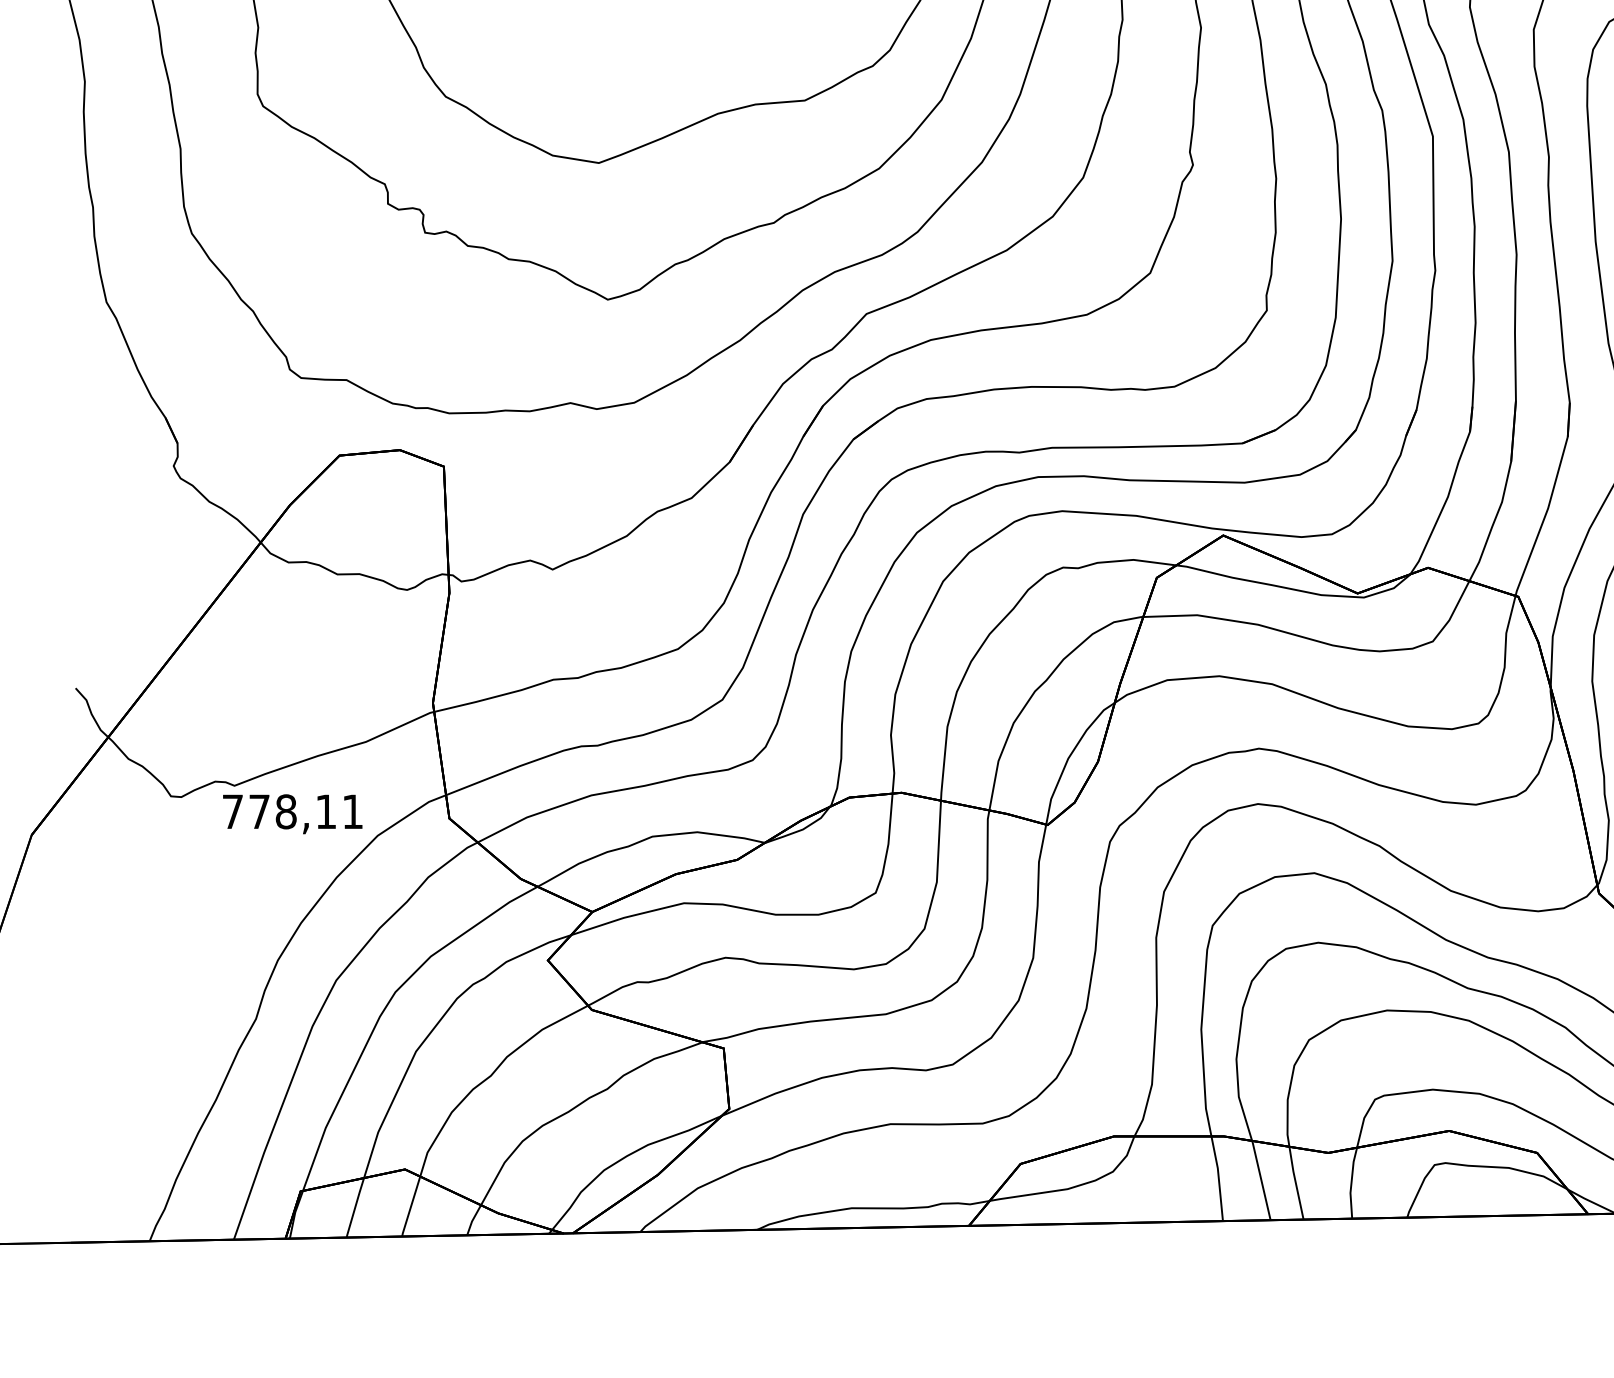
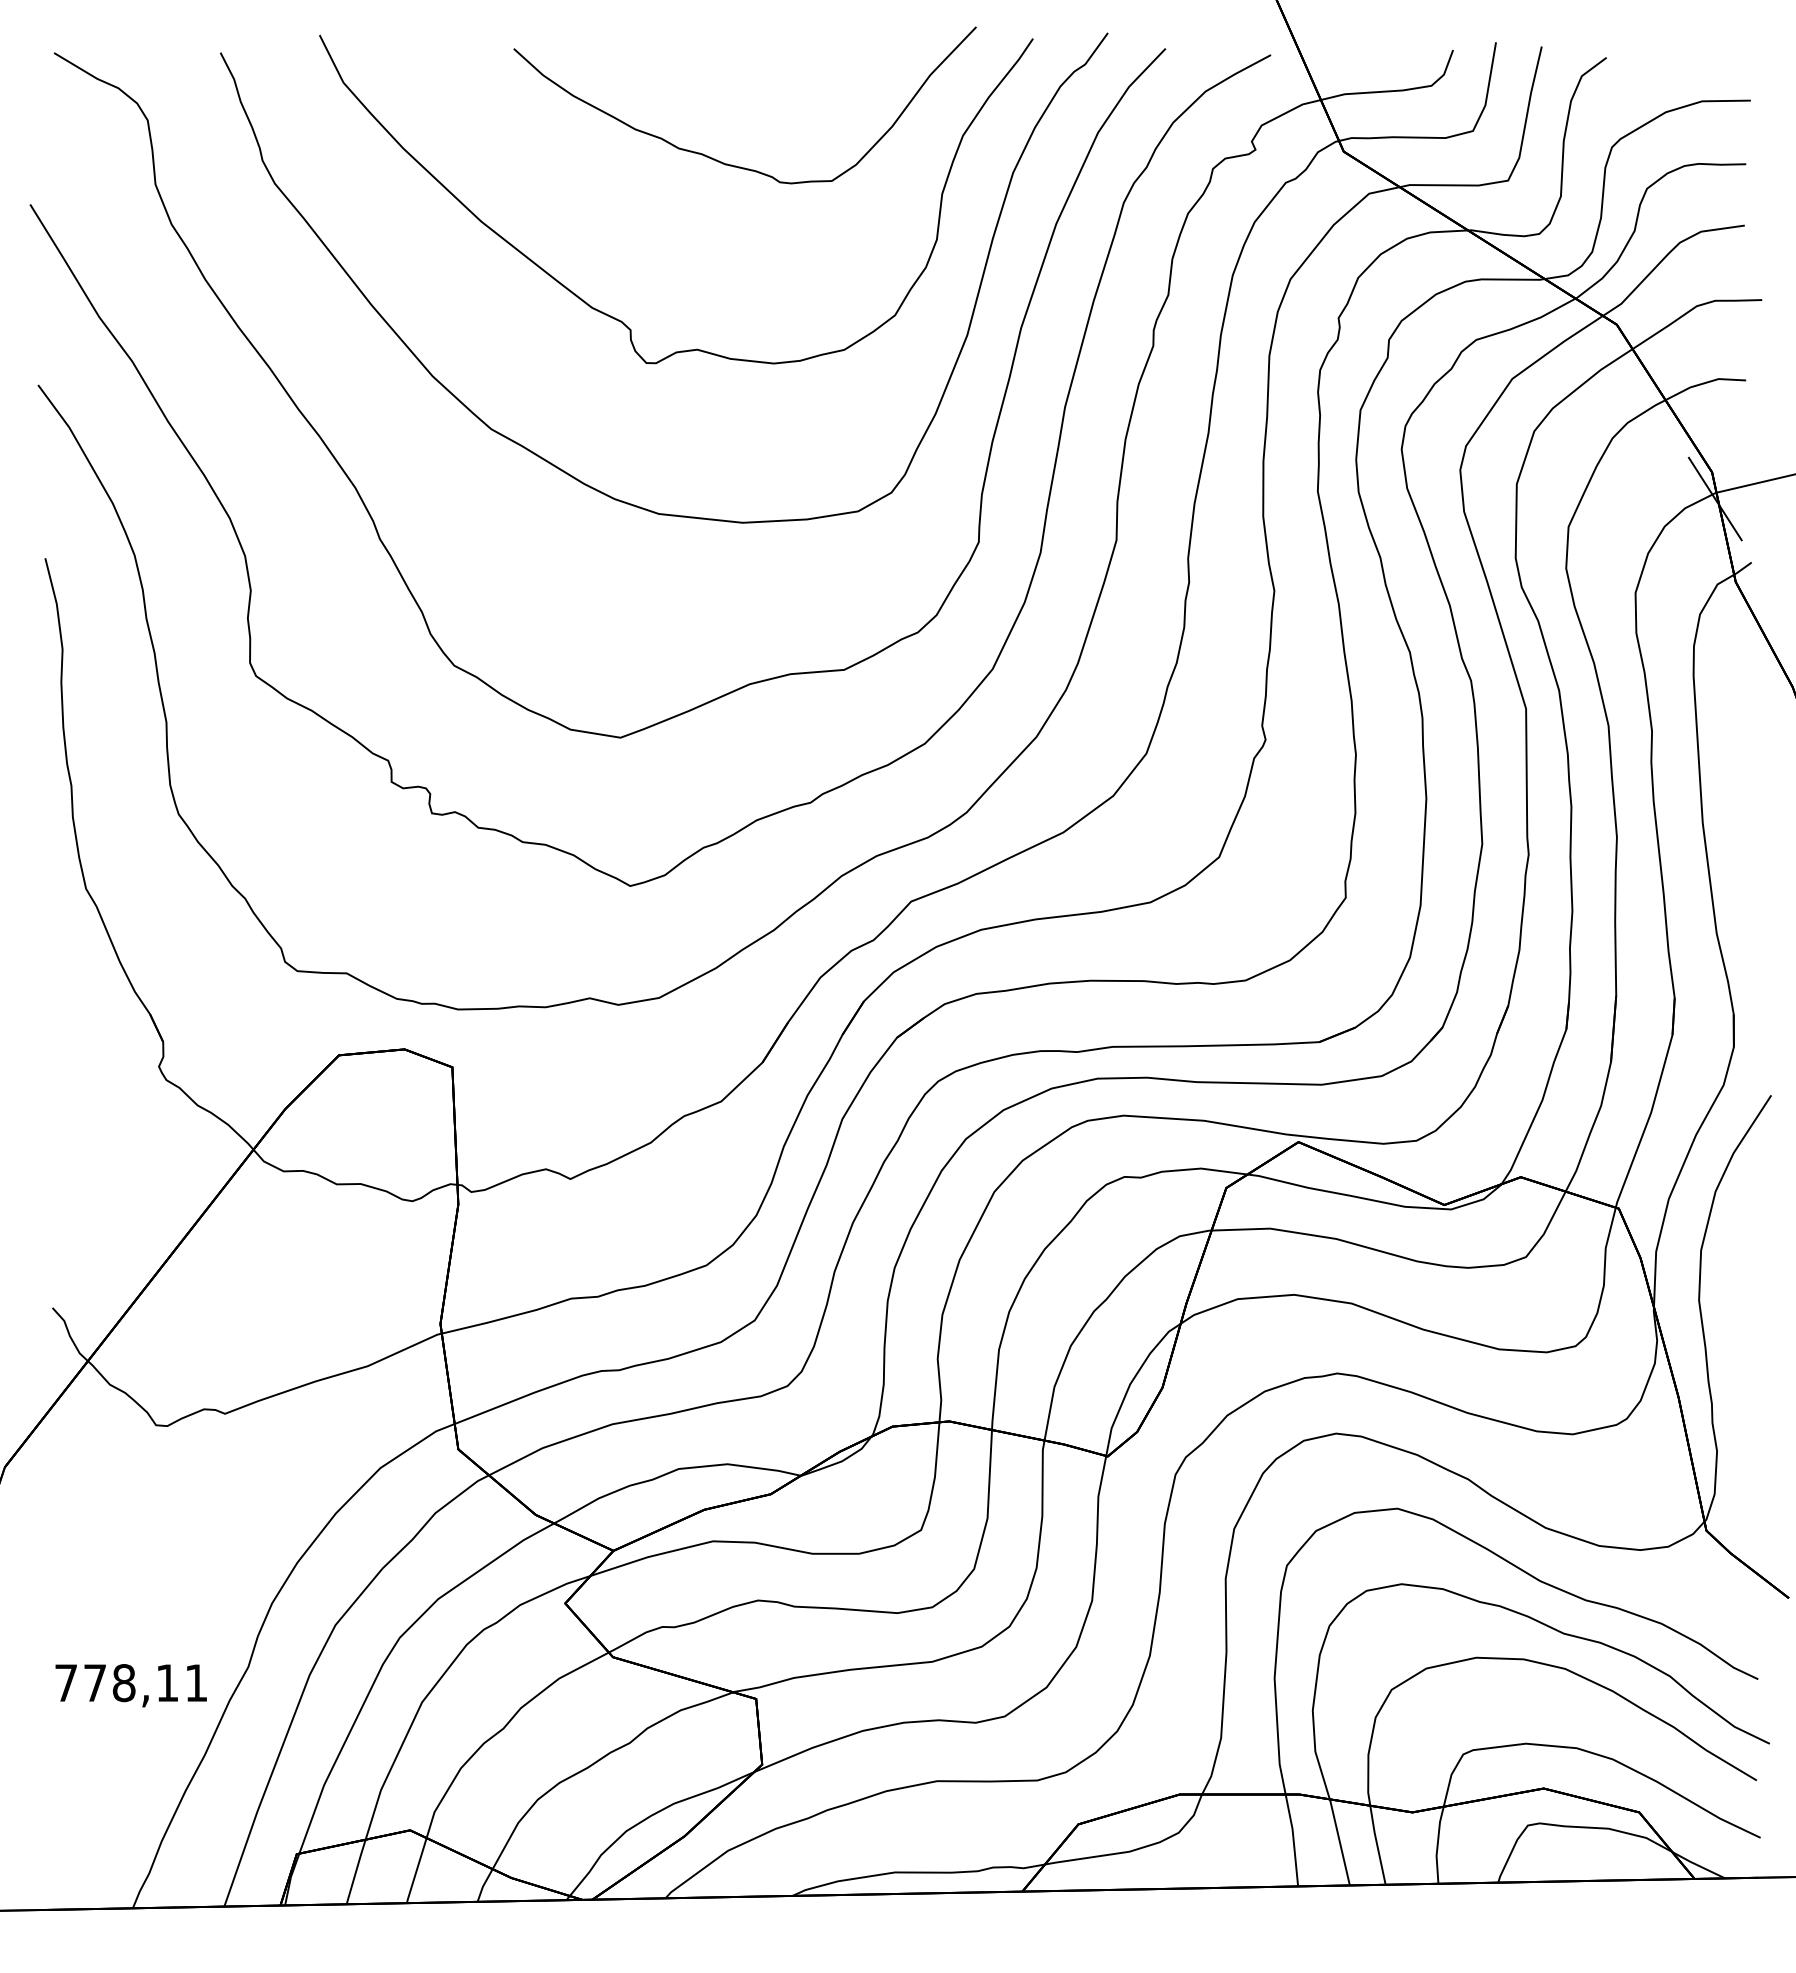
text: (292, 814) -> (130, 1685), moved

